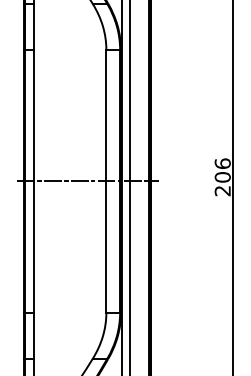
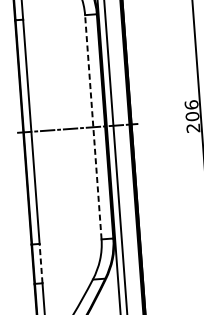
line: (106, 180) -> (93, 126), solid -> dashed
line: (33, 335) -> (40, 263), solid -> dashed

